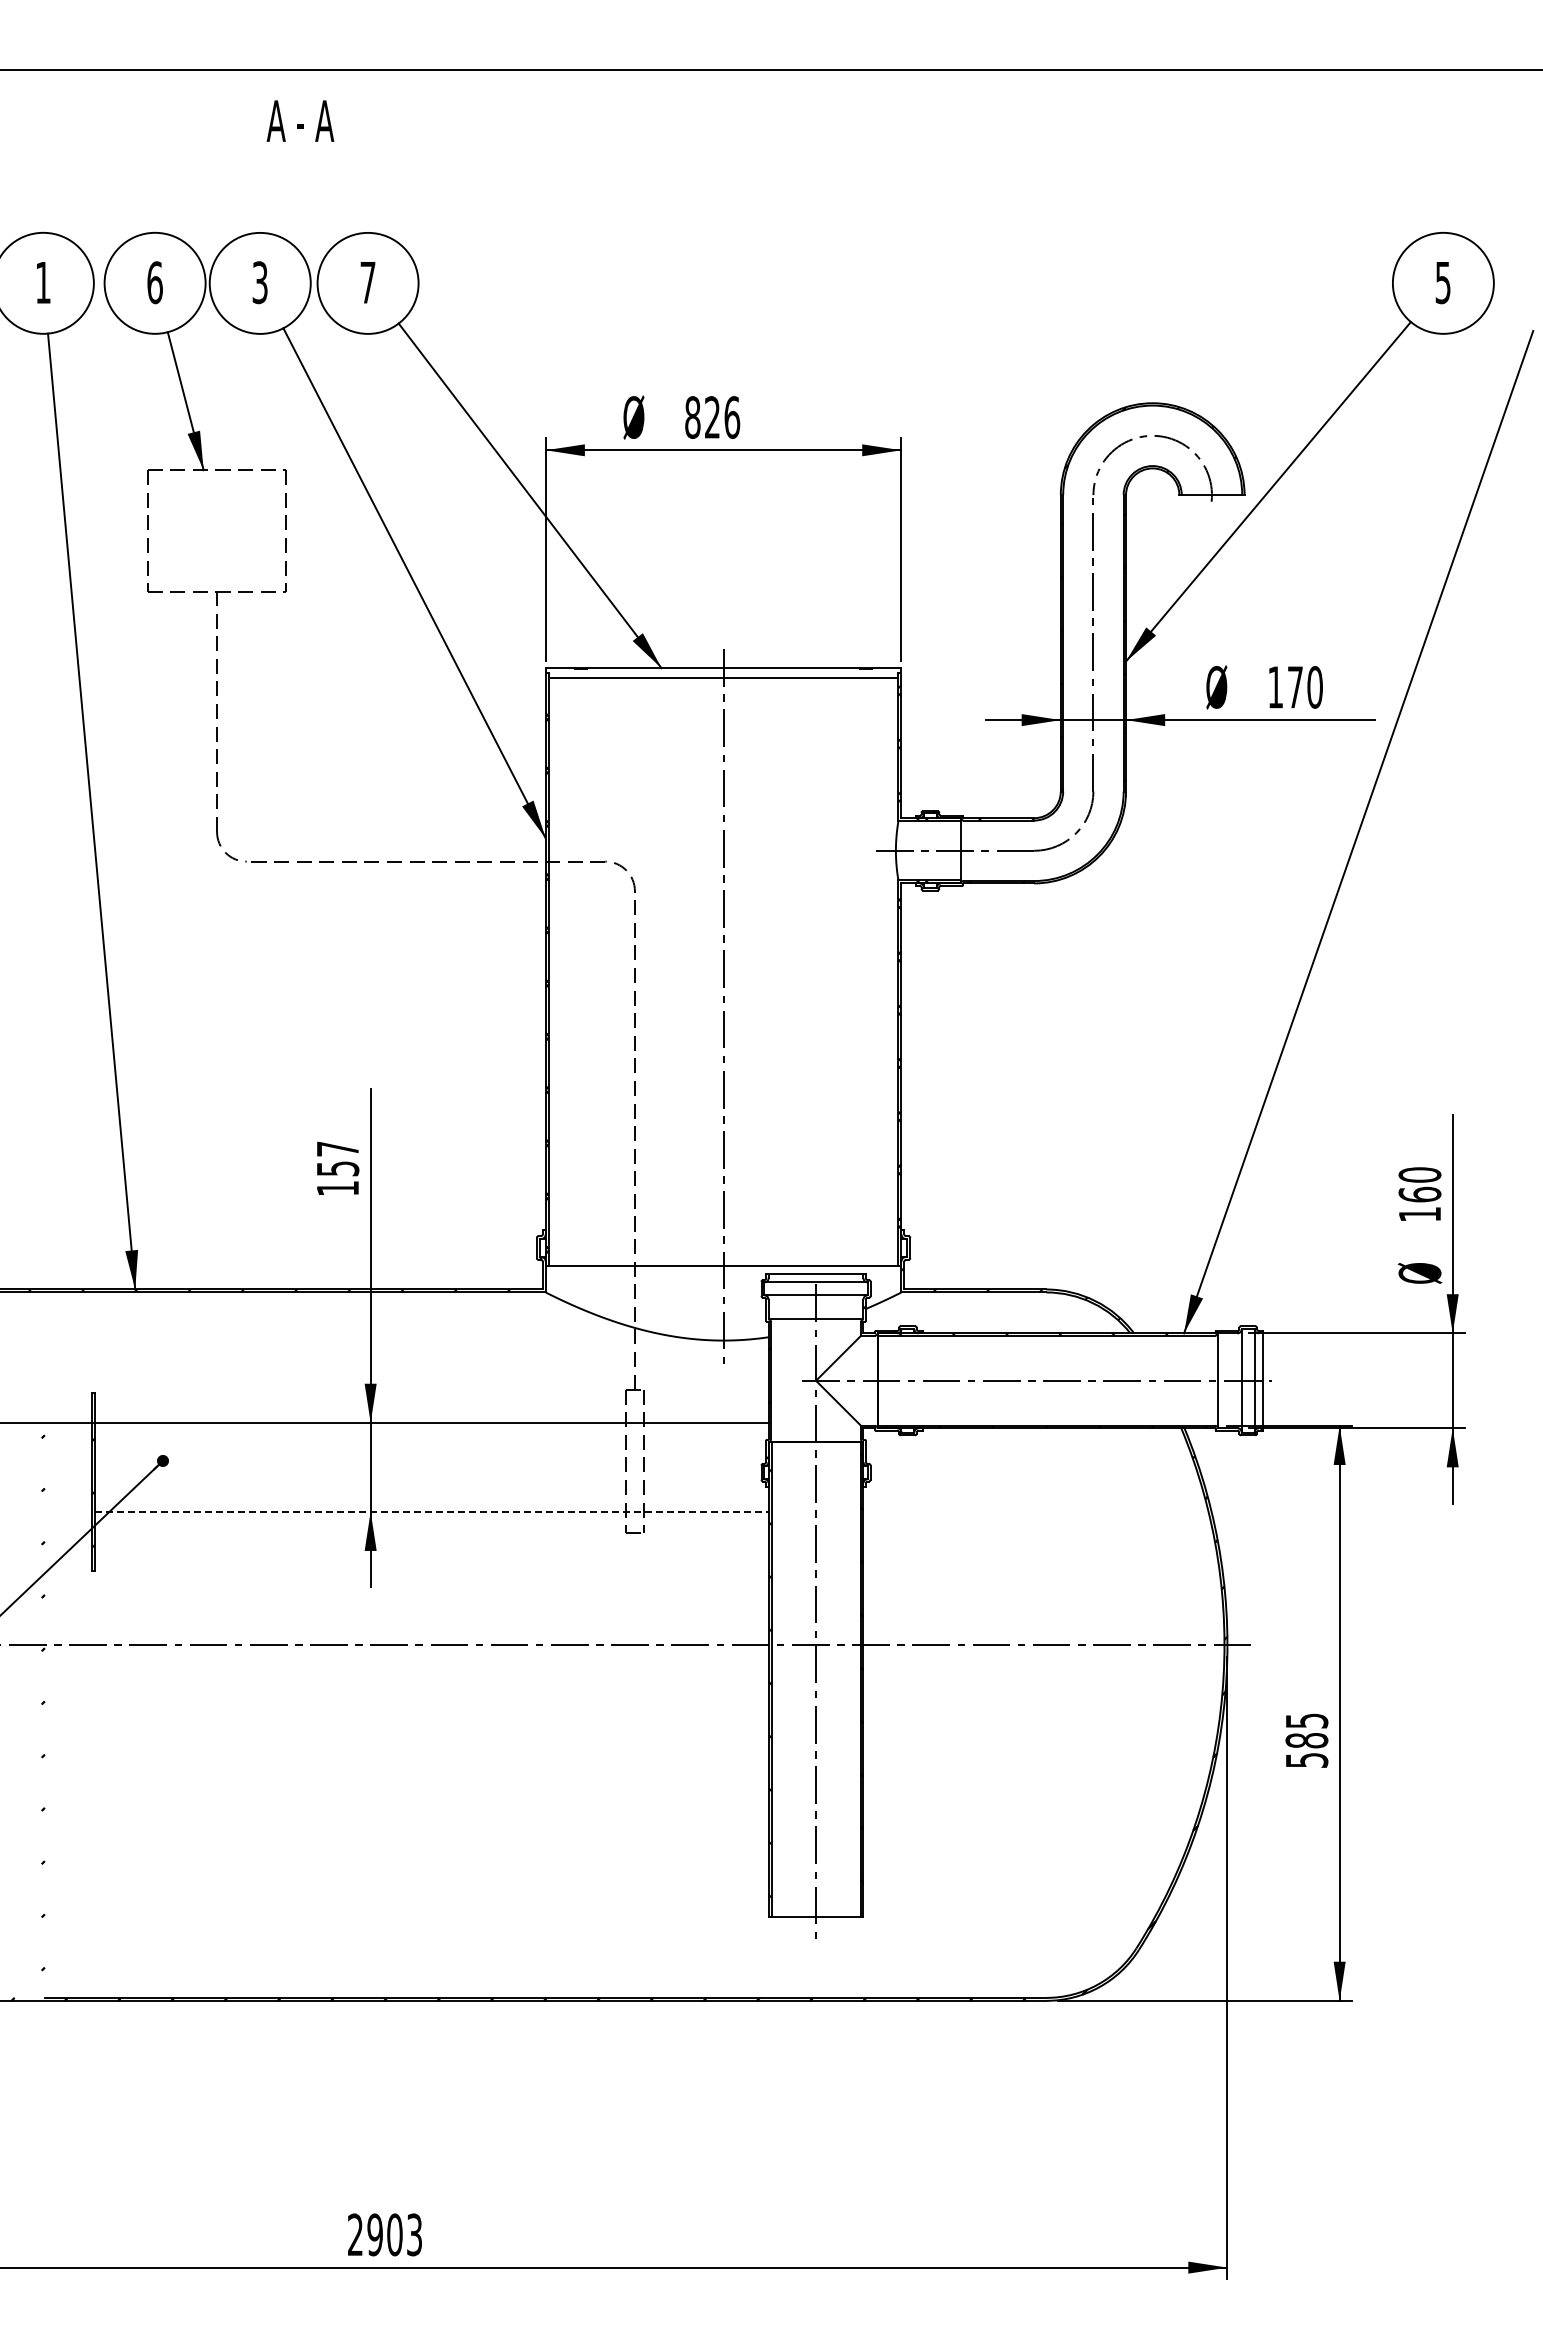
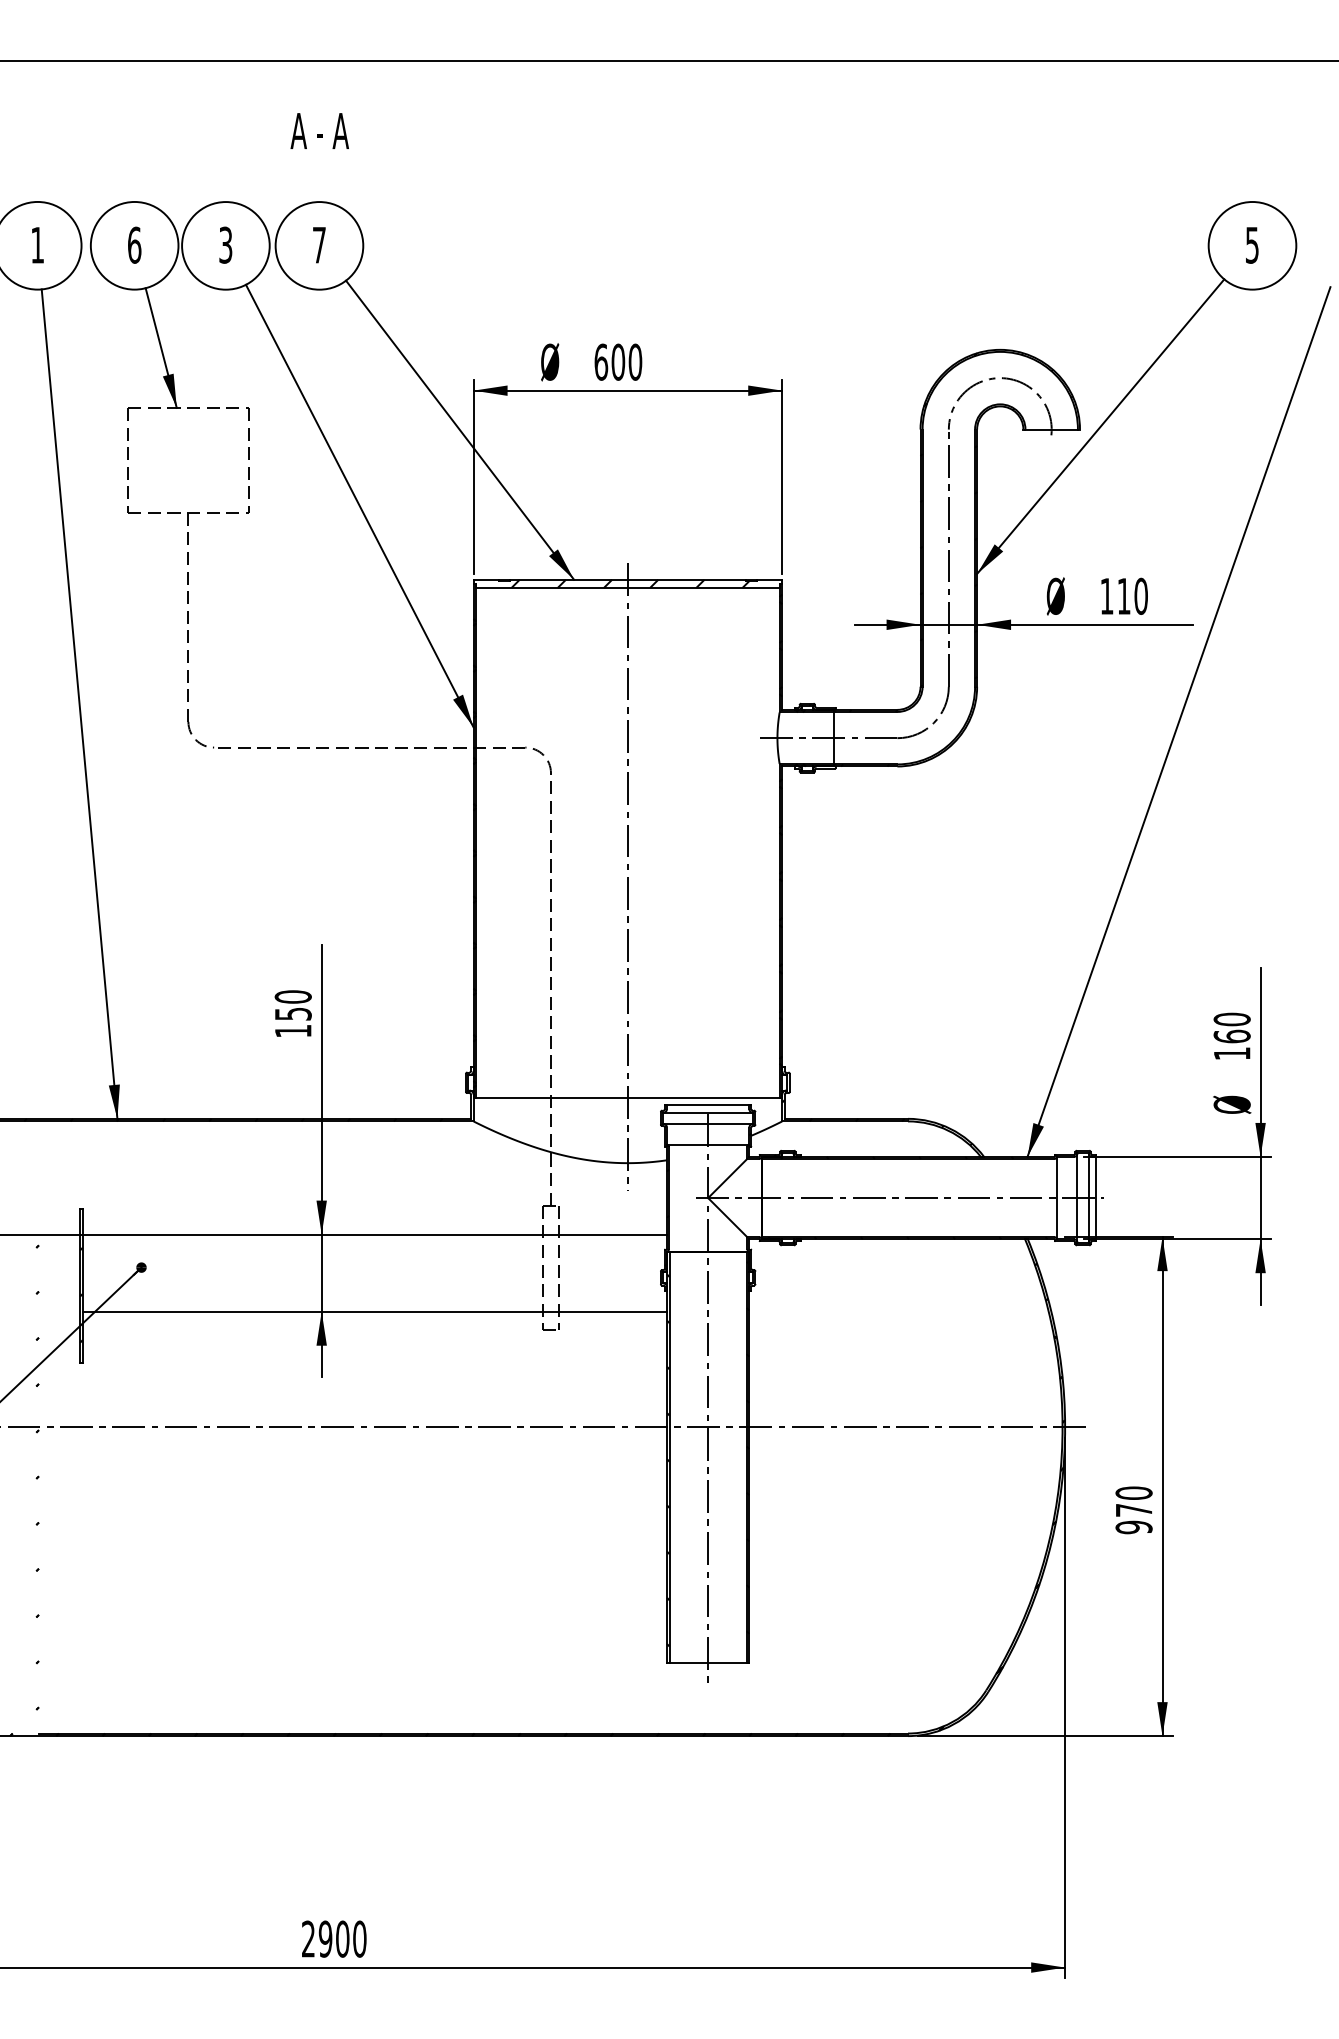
text: (300, 120) -> (319, 130), moved
text: (712, 417) -> (618, 362), 826 -> 600
hatch: (726, 672) -> (630, 583), added
text: (1295, 687) -> (1124, 596), 170 -> 110
text: (337, 1148) -> (292, 996), 157 -> 150
line: (431, 1511) -> (374, 1311), dashed -> solid
text: (1306, 1740) -> (1133, 1510), 585 -> 970
text: (414, 2234) -> (359, 1938), 2903 -> 2900

